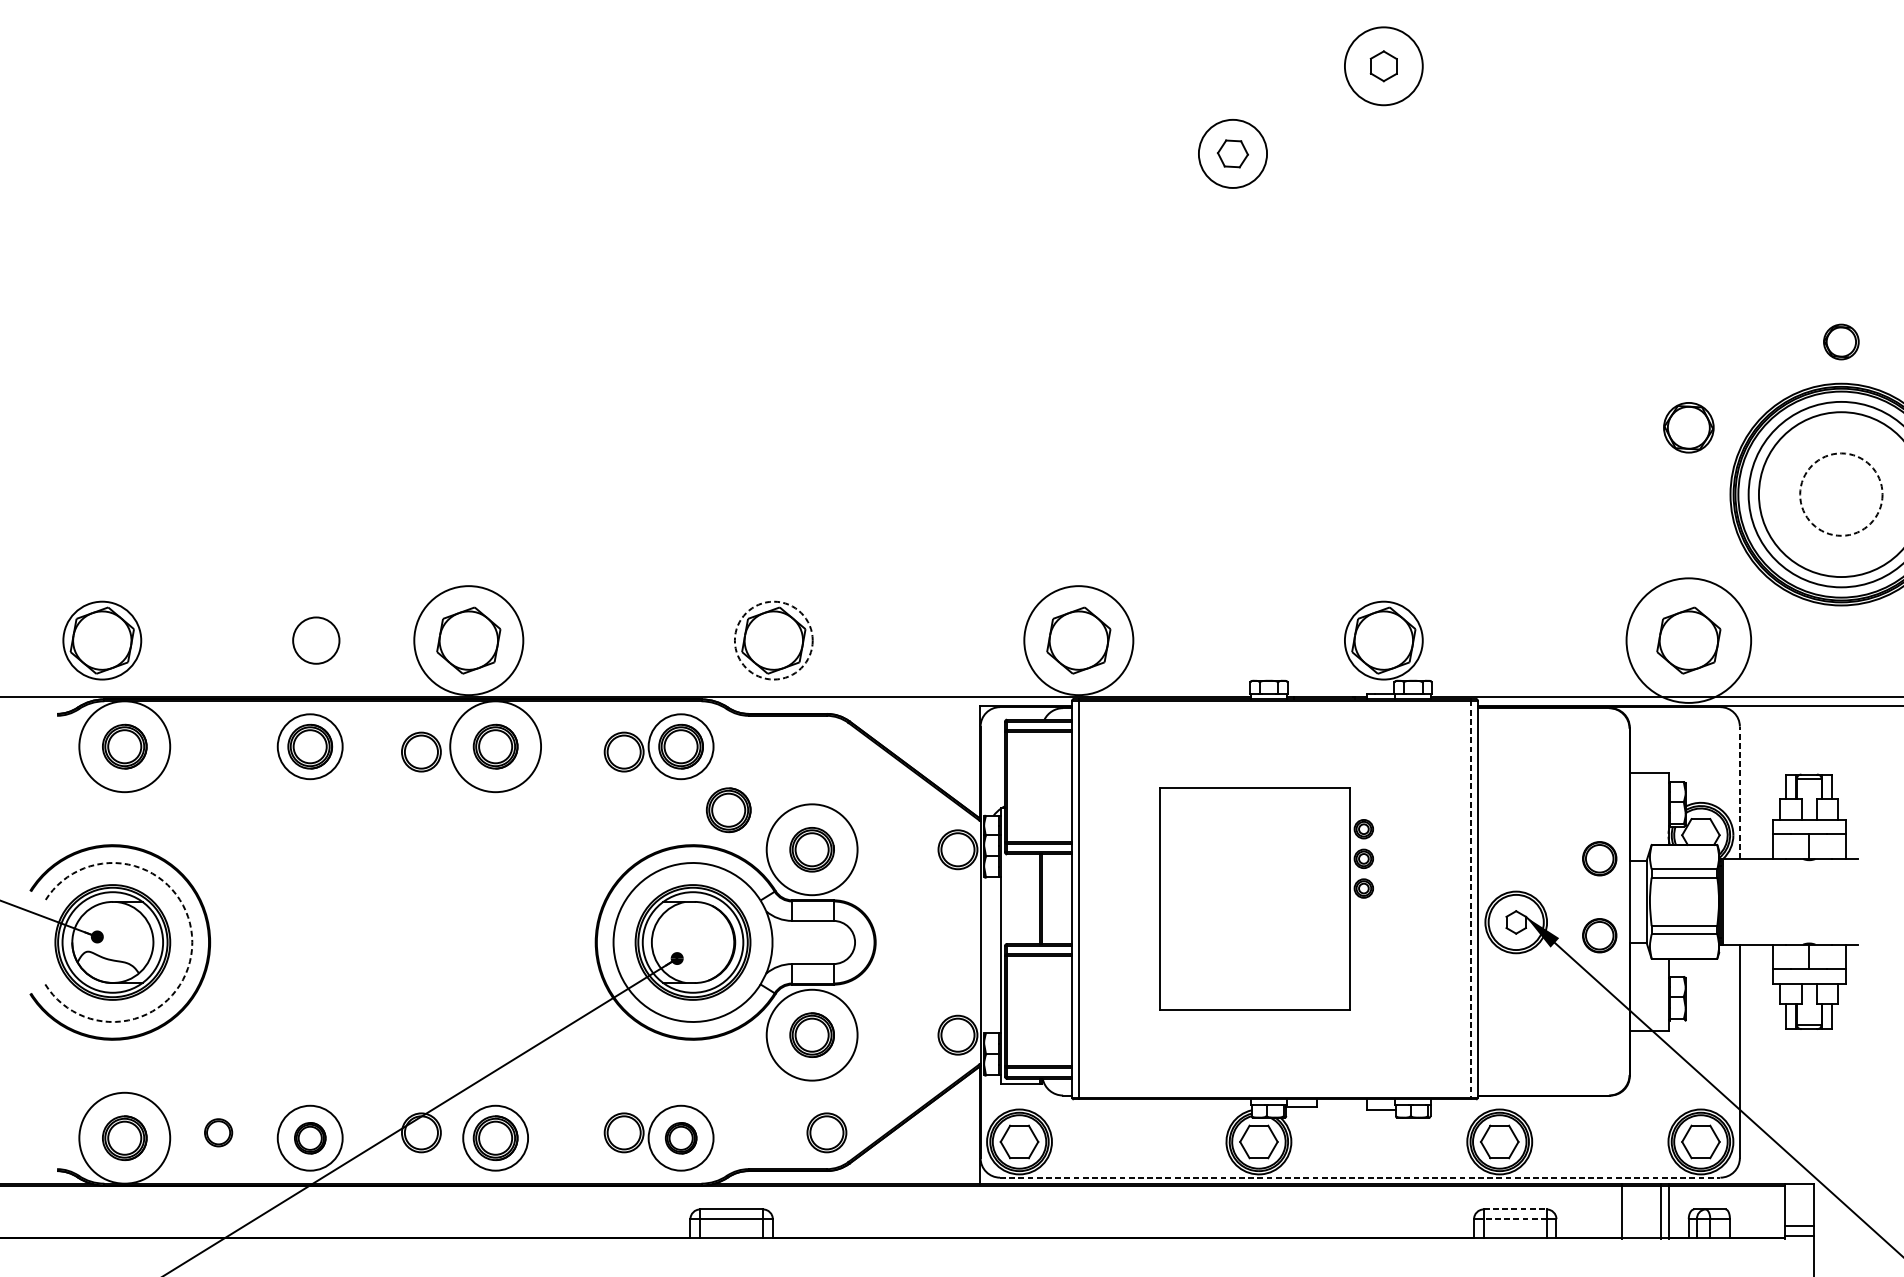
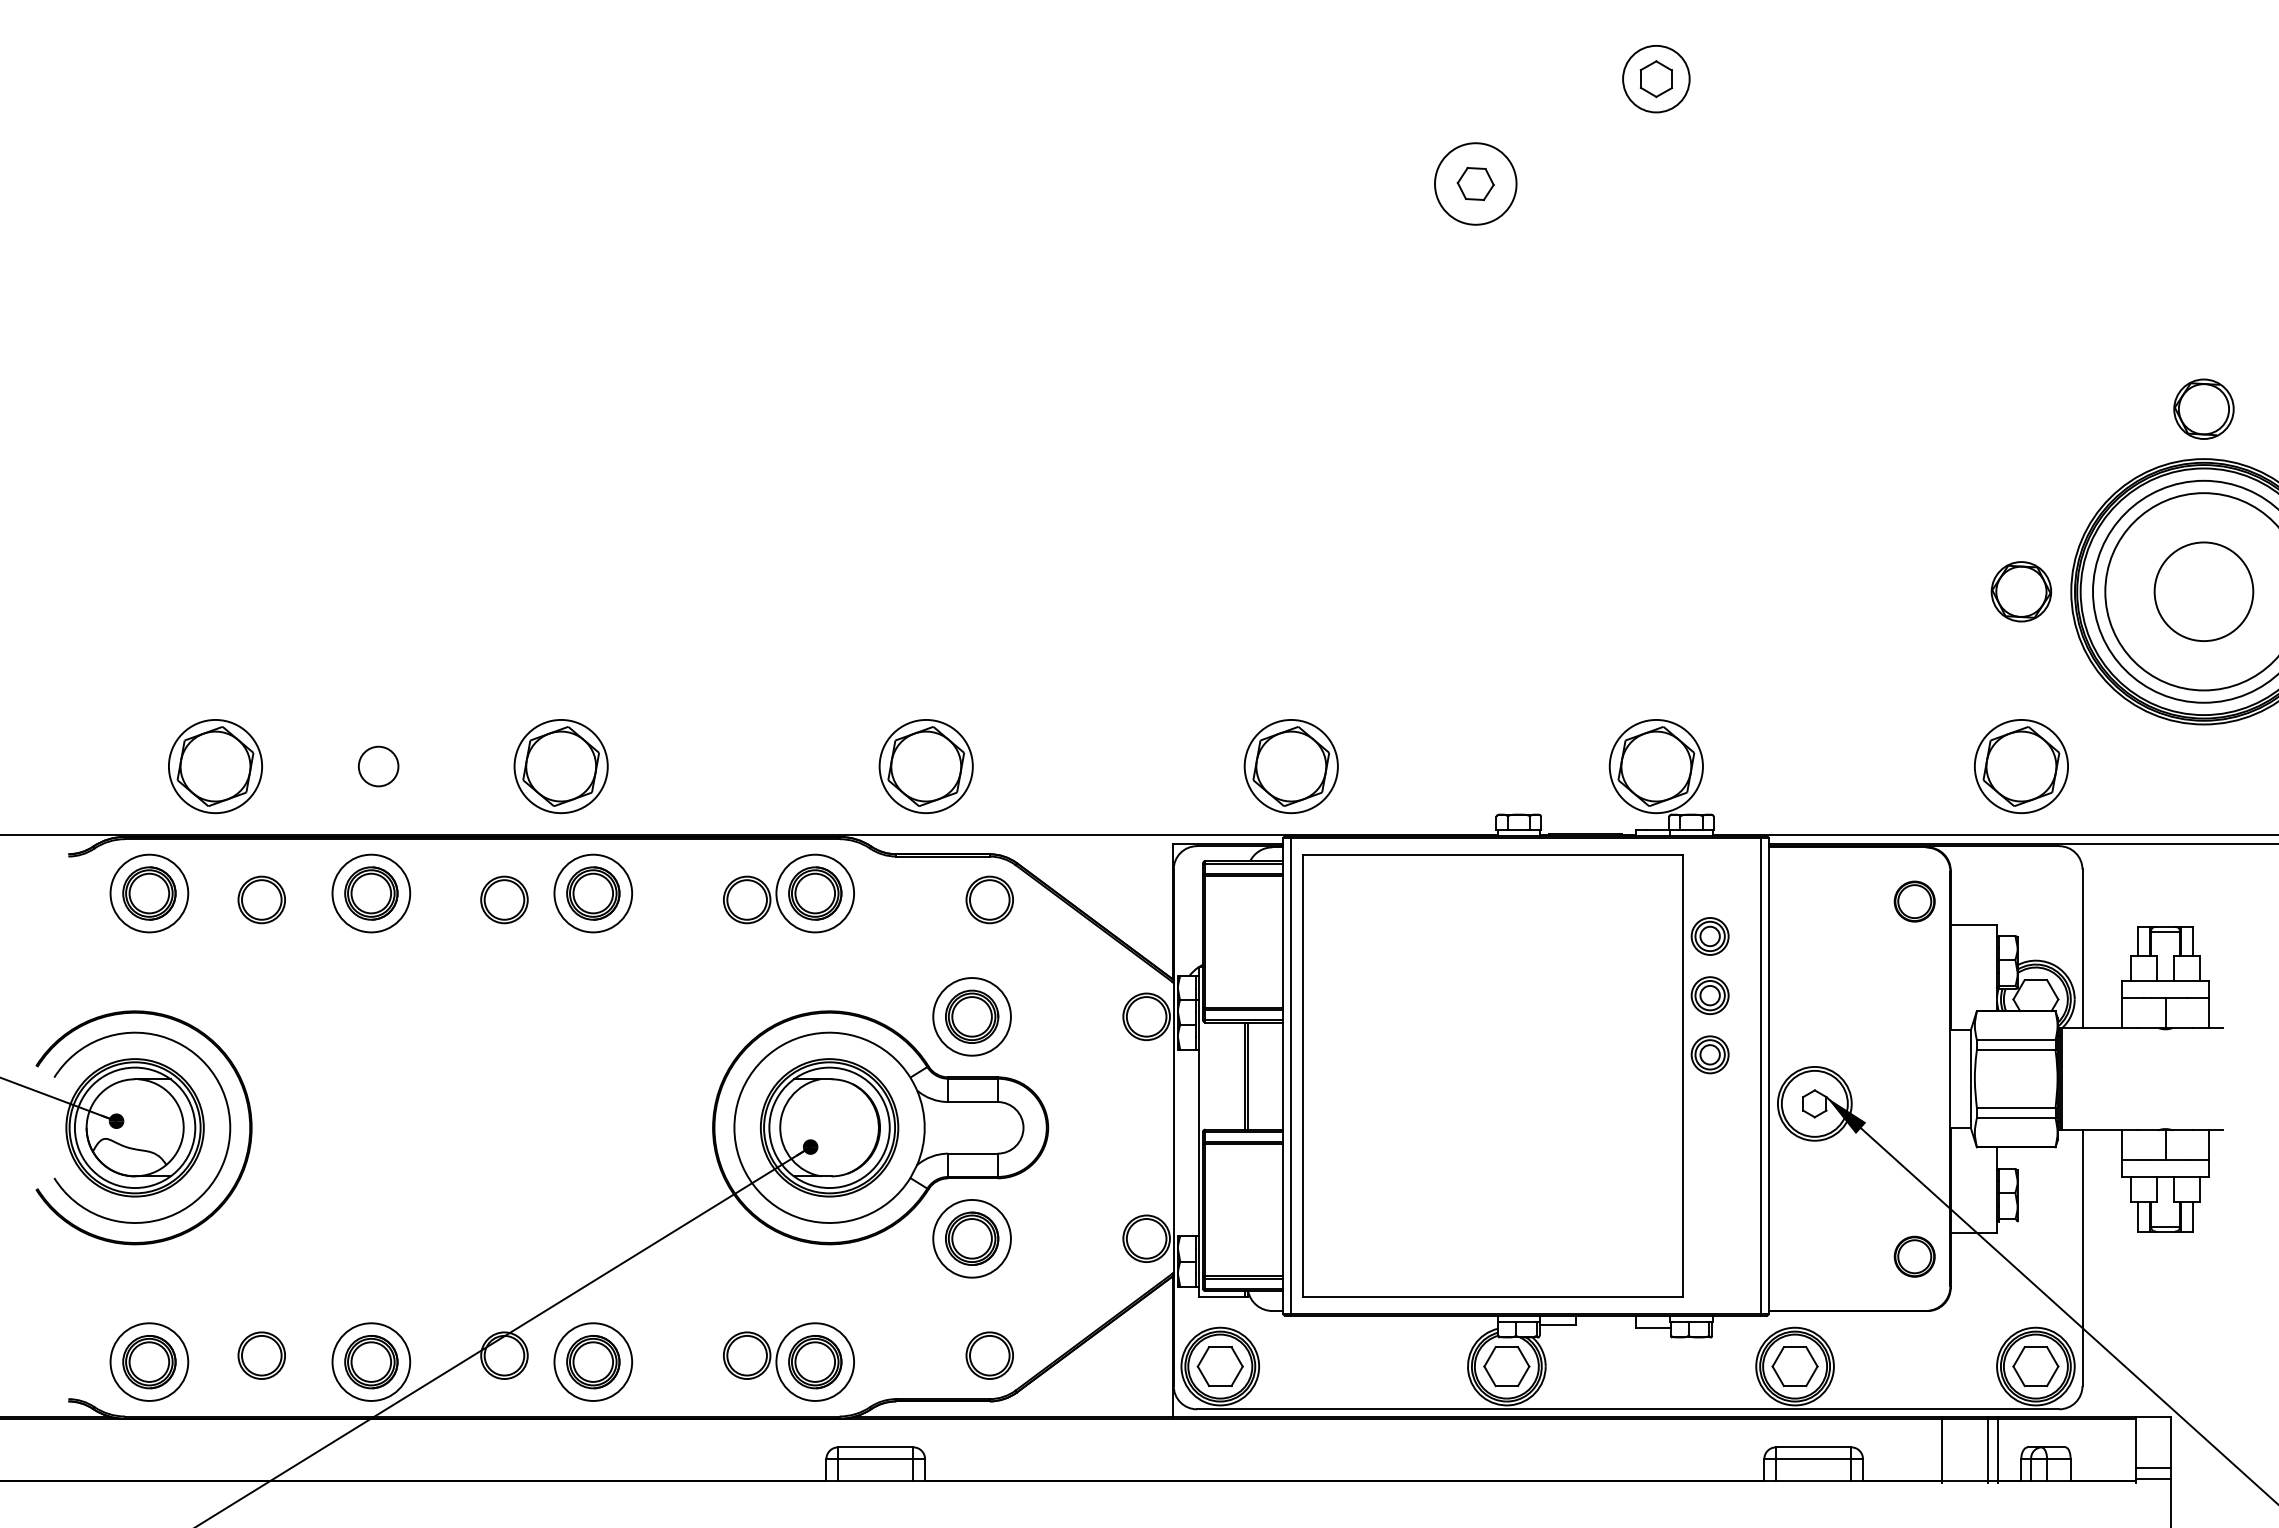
circle: (1383, 65) -> (1656, 78), size x0.71
part: (1840, 341) -> (2203, 408), size x1.43
part: (1688, 427) -> (2021, 591), moved
circle: (1840, 494) -> (2203, 591), dashed -> solid
part: (102, 640) -> (215, 766), moved
circle: (316, 640) -> (378, 766), size x0.71
circle: (468, 640) -> (560, 766), size x0.71
circle: (773, 640) -> (925, 766), dashed -> solid
circle: (1078, 640) -> (1290, 766), size x0.71
circle: (1688, 640) -> (2021, 766), size x0.62
circle: (124, 746) -> (149, 893), size x0.71
circle: (495, 746) -> (593, 893), size x0.71
part: (218, 751) -> (261, 899), added
part: (826, 751) -> (989, 899), added
line: (1739, 792) -> (2082, 948), dashed -> solid
part: (728, 810) -> (872, 969), removed
circle: (811, 849) -> (971, 1016), size x0.71
part: (1599, 858) -> (1914, 901), moved
part: (1266, 898) -> (1515, 1075), size x1.67
line: (1471, 899) -> (1761, 1076), dashed -> solid
part: (1599, 935) -> (1914, 1256), moved
arc: (192, 942) -> (230, 1127), dashed -> solid
circle: (811, 1034) -> (971, 1238), size x0.71
part: (218, 1132) -> (261, 1355), size x1.43
circle: (124, 1137) -> (149, 1361), size x0.71
part: (310, 1138) -> (371, 1362), size x1.43
part: (681, 1138) -> (815, 1362), size x1.43
line: (1360, 1177) -> (1628, 1409), dashed -> solid
line: (1515, 1209) -> (1813, 1447), dashed -> solid
line: (1515, 1219) -> (1813, 1459), dashed -> solid

